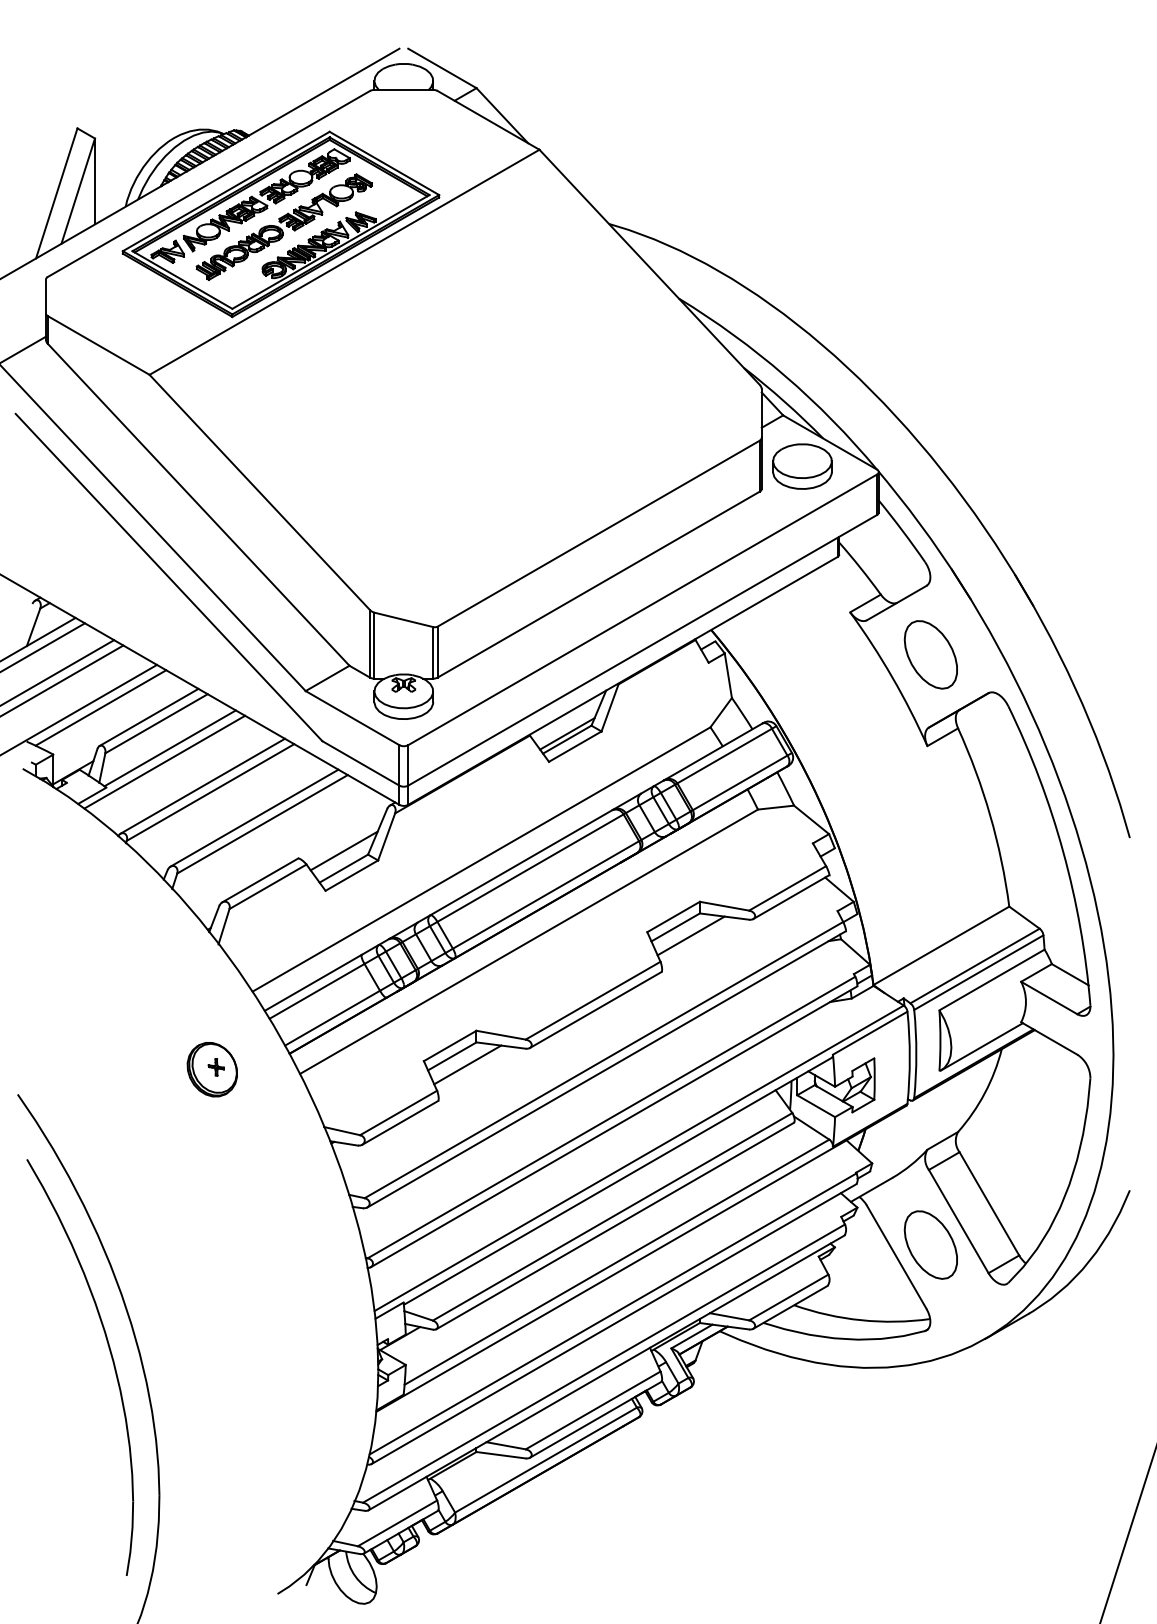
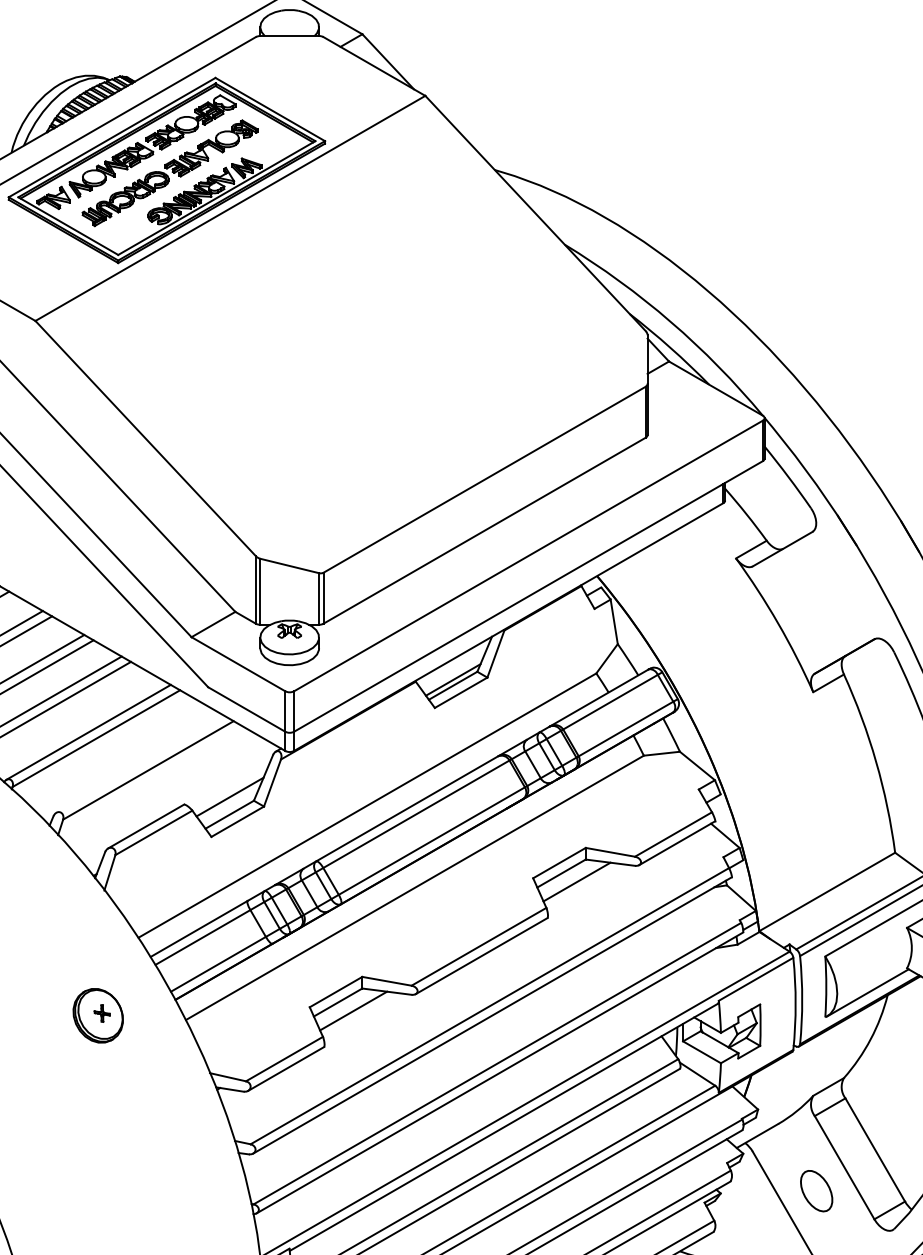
part: (802, 466) -> (688, 412), removed
part: (930, 654) -> (816, 600), removed
line: (254, 817) -> (140, 763), removed
part: (930, 1244) -> (816, 1190), size x0.6

